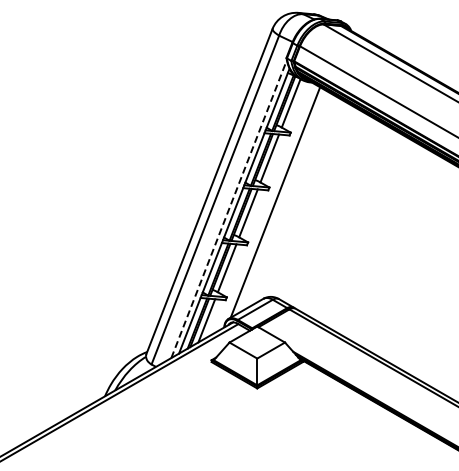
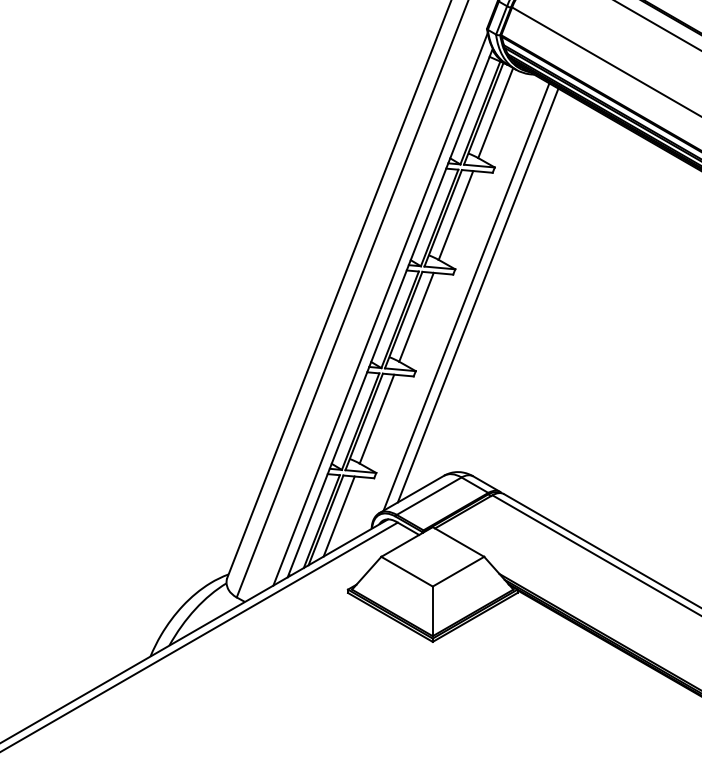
line: (281, 201) -> (477, 295), added
line: (229, 209) -> (381, 310), dashed -> solid

